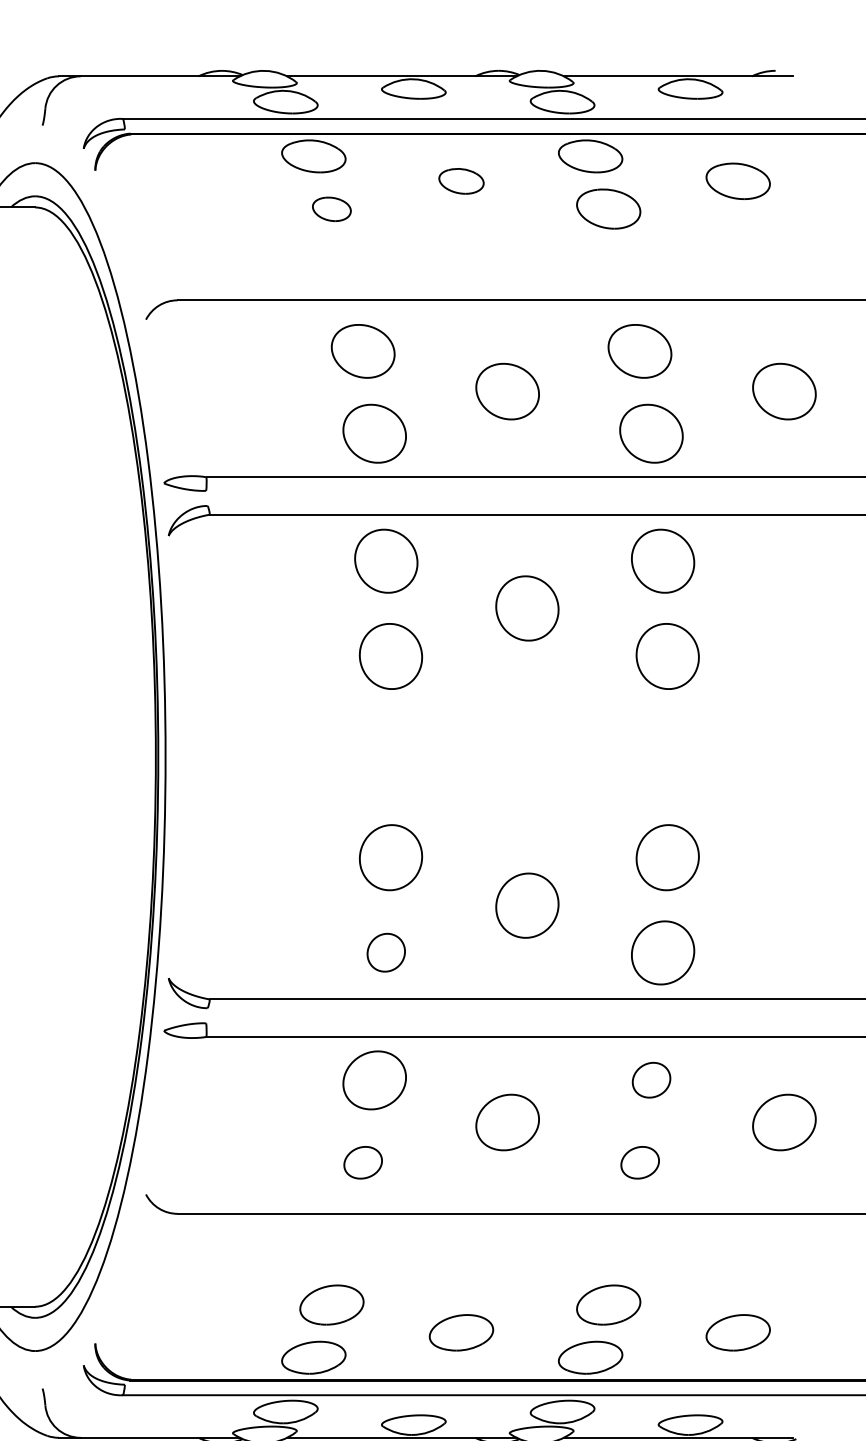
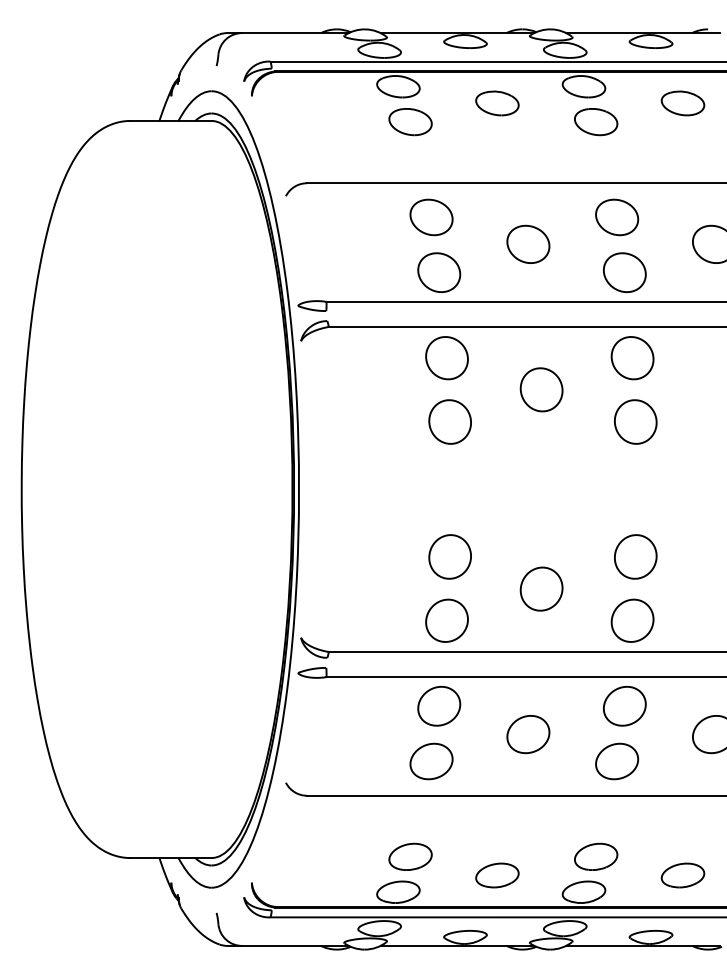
part: (461, 181) -> (497, 103), size x1.43
part: (331, 209) -> (410, 122), size x1.67
part: (385, 952) -> (446, 620), size x1.67
part: (650, 1079) -> (624, 705), size x1.67
part: (363, 1162) -> (431, 761), size x1.67
part: (640, 1162) -> (617, 761), size x1.67

